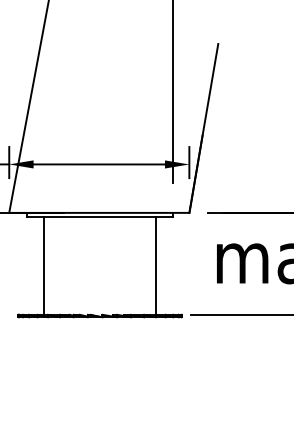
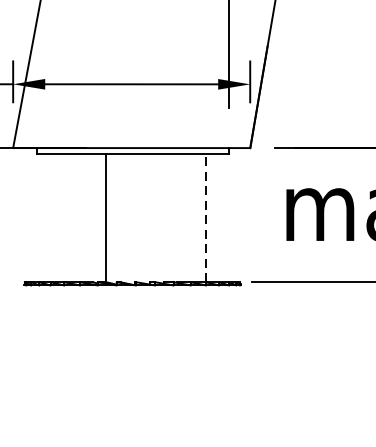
line: (44, 265) -> (105, 217), moved
line: (155, 266) -> (205, 218), solid -> dashed

